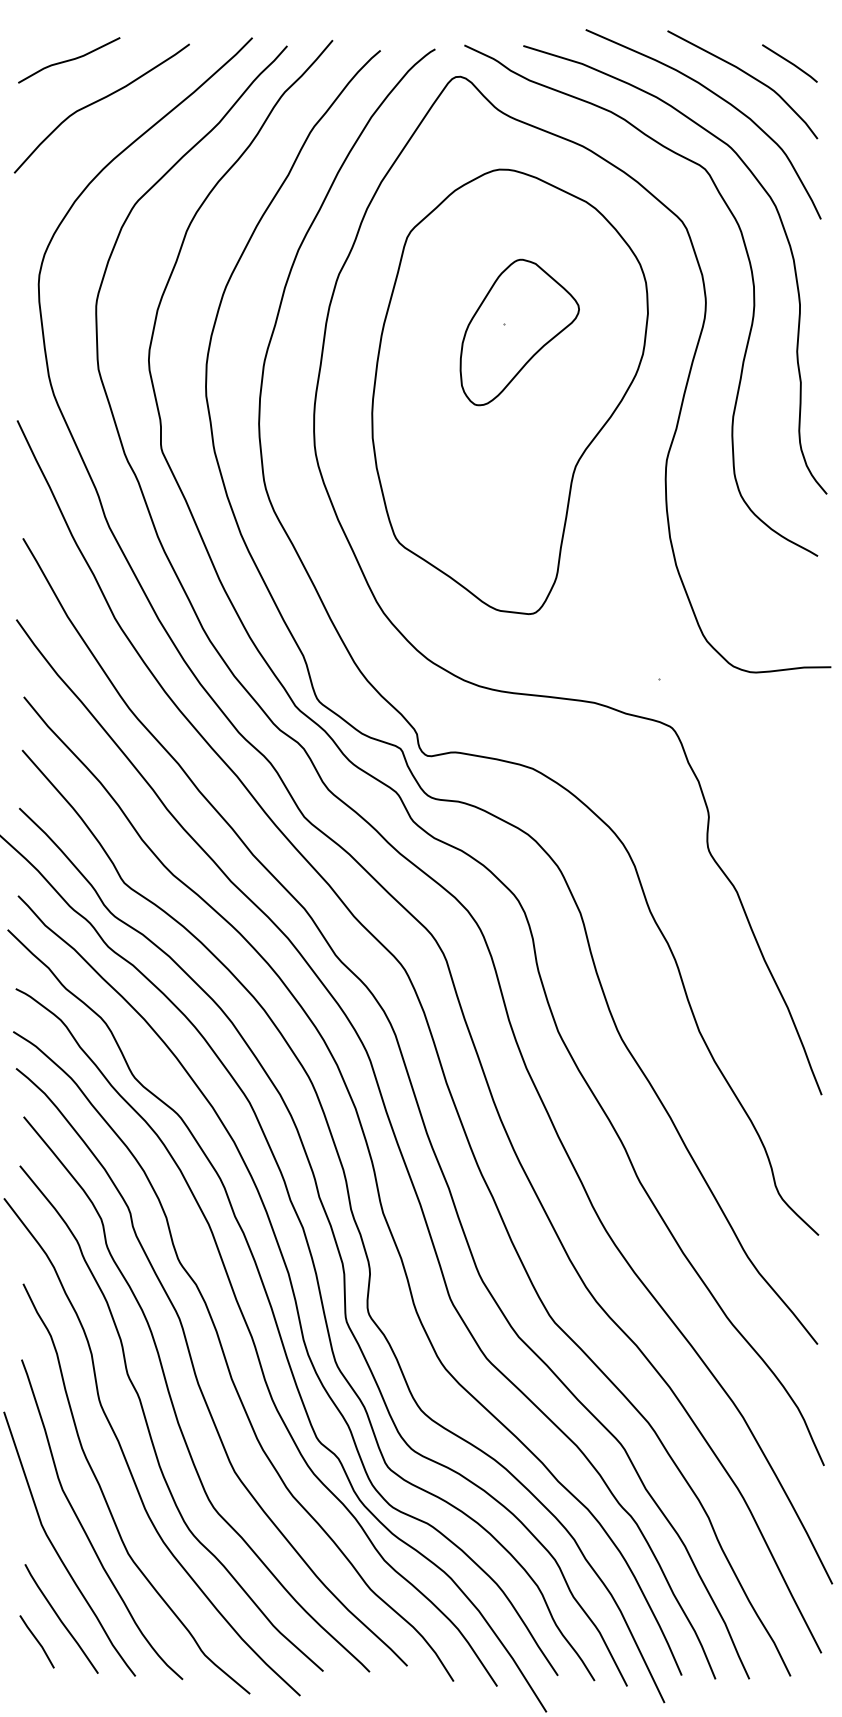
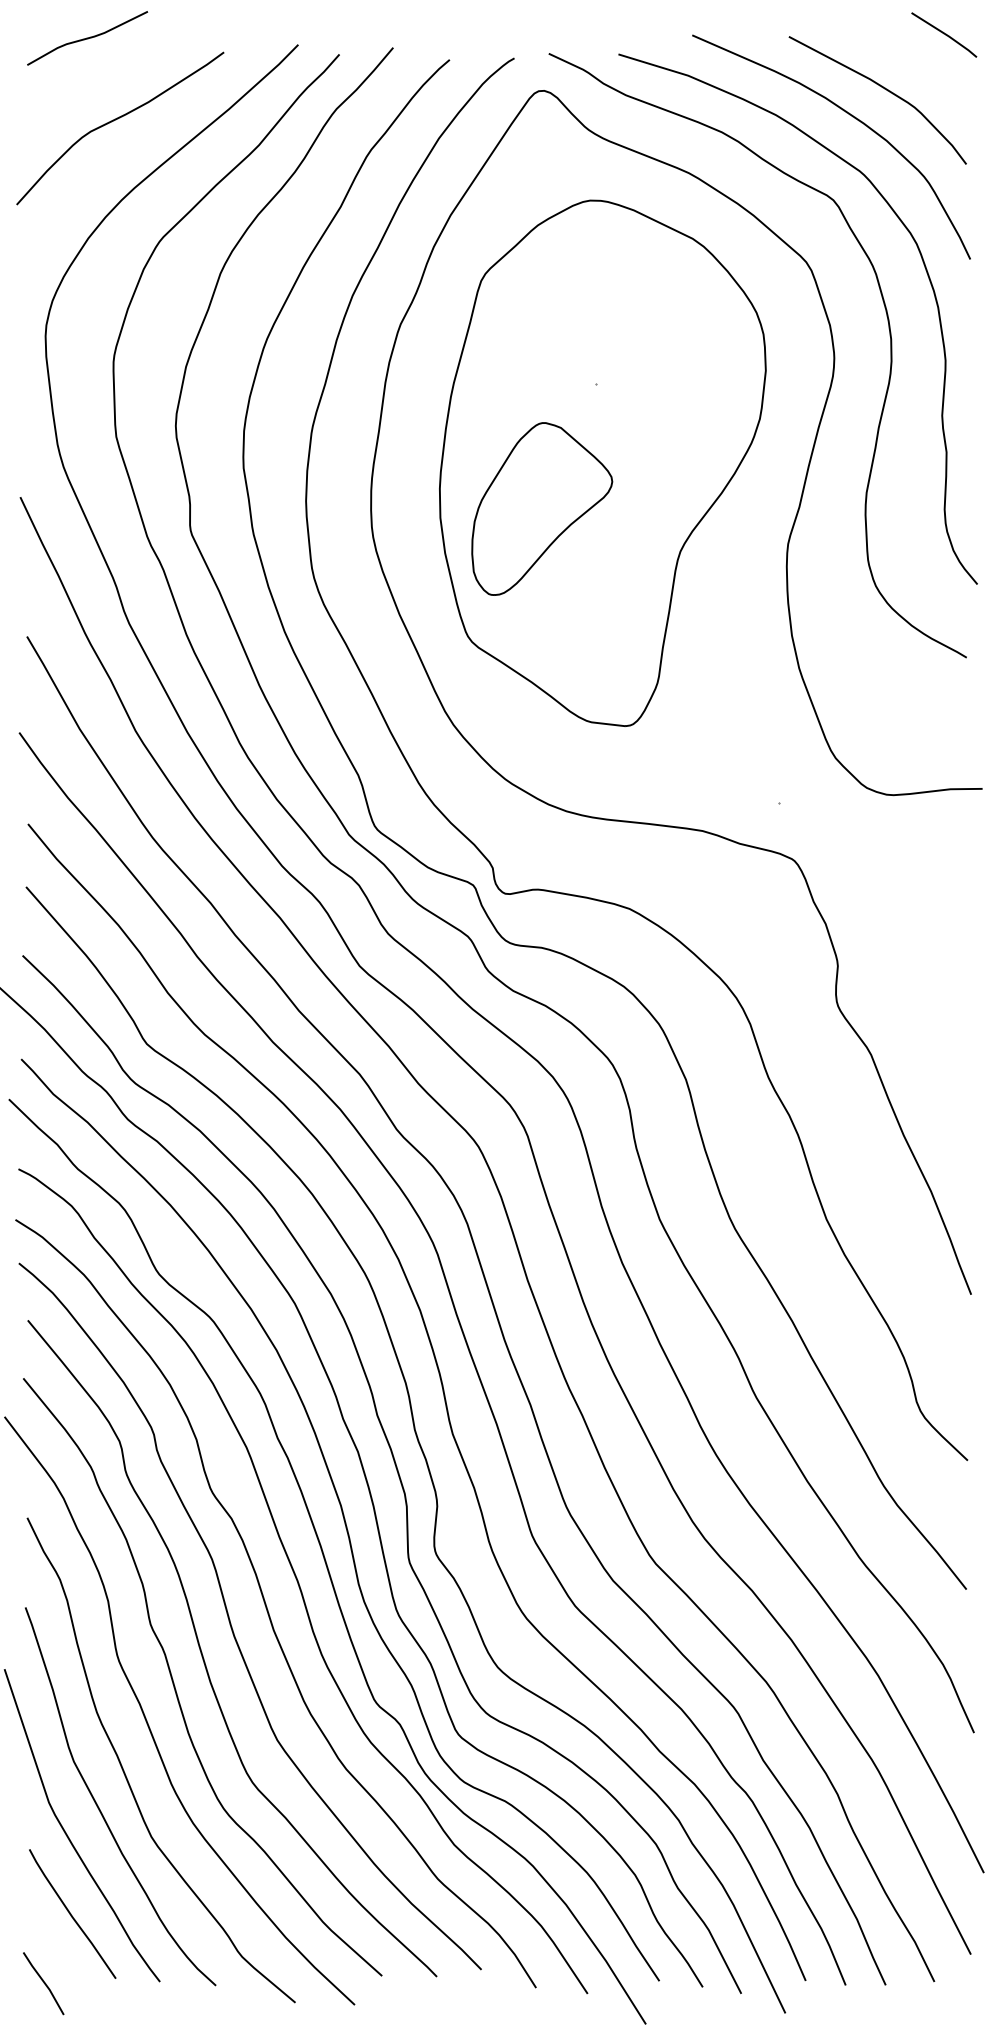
curve: (69, 60) -> (87, 38), moved
line: (789, 63) -> (943, 34), moved
part: (519, 332) -> (541, 509), moved
line: (36, 1641) -> (42, 1983), moved

